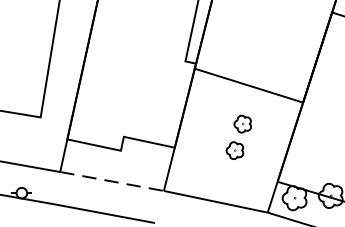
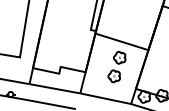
part: (237, 138) -> (116, 67), size x1.43
line: (111, 180) -> (54, 88), dashed -> solid

